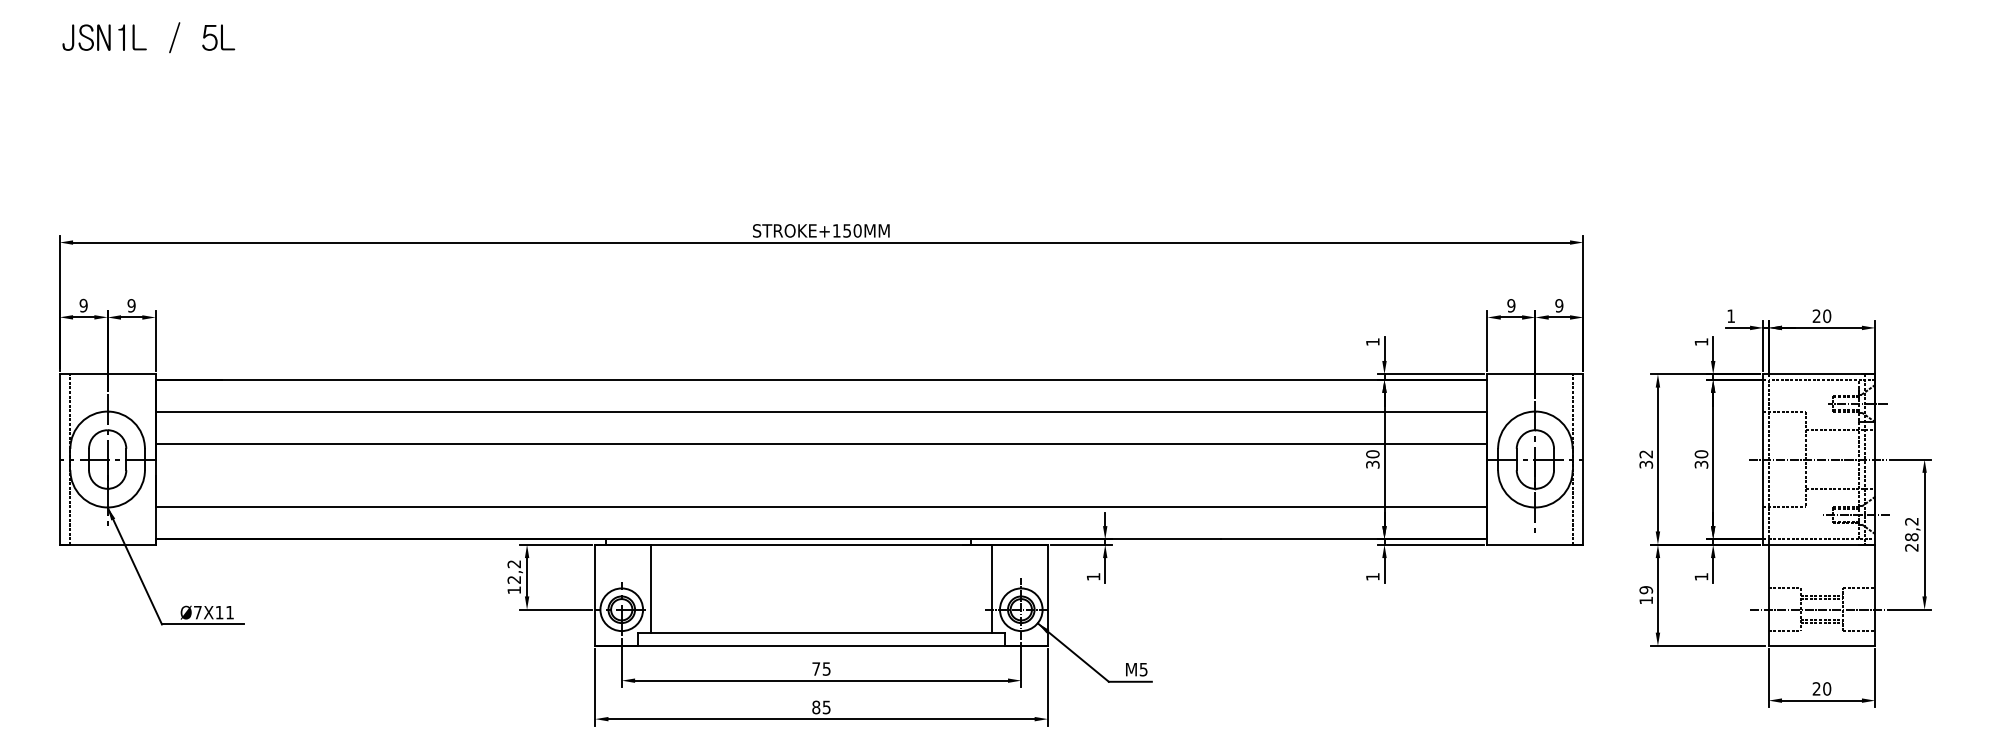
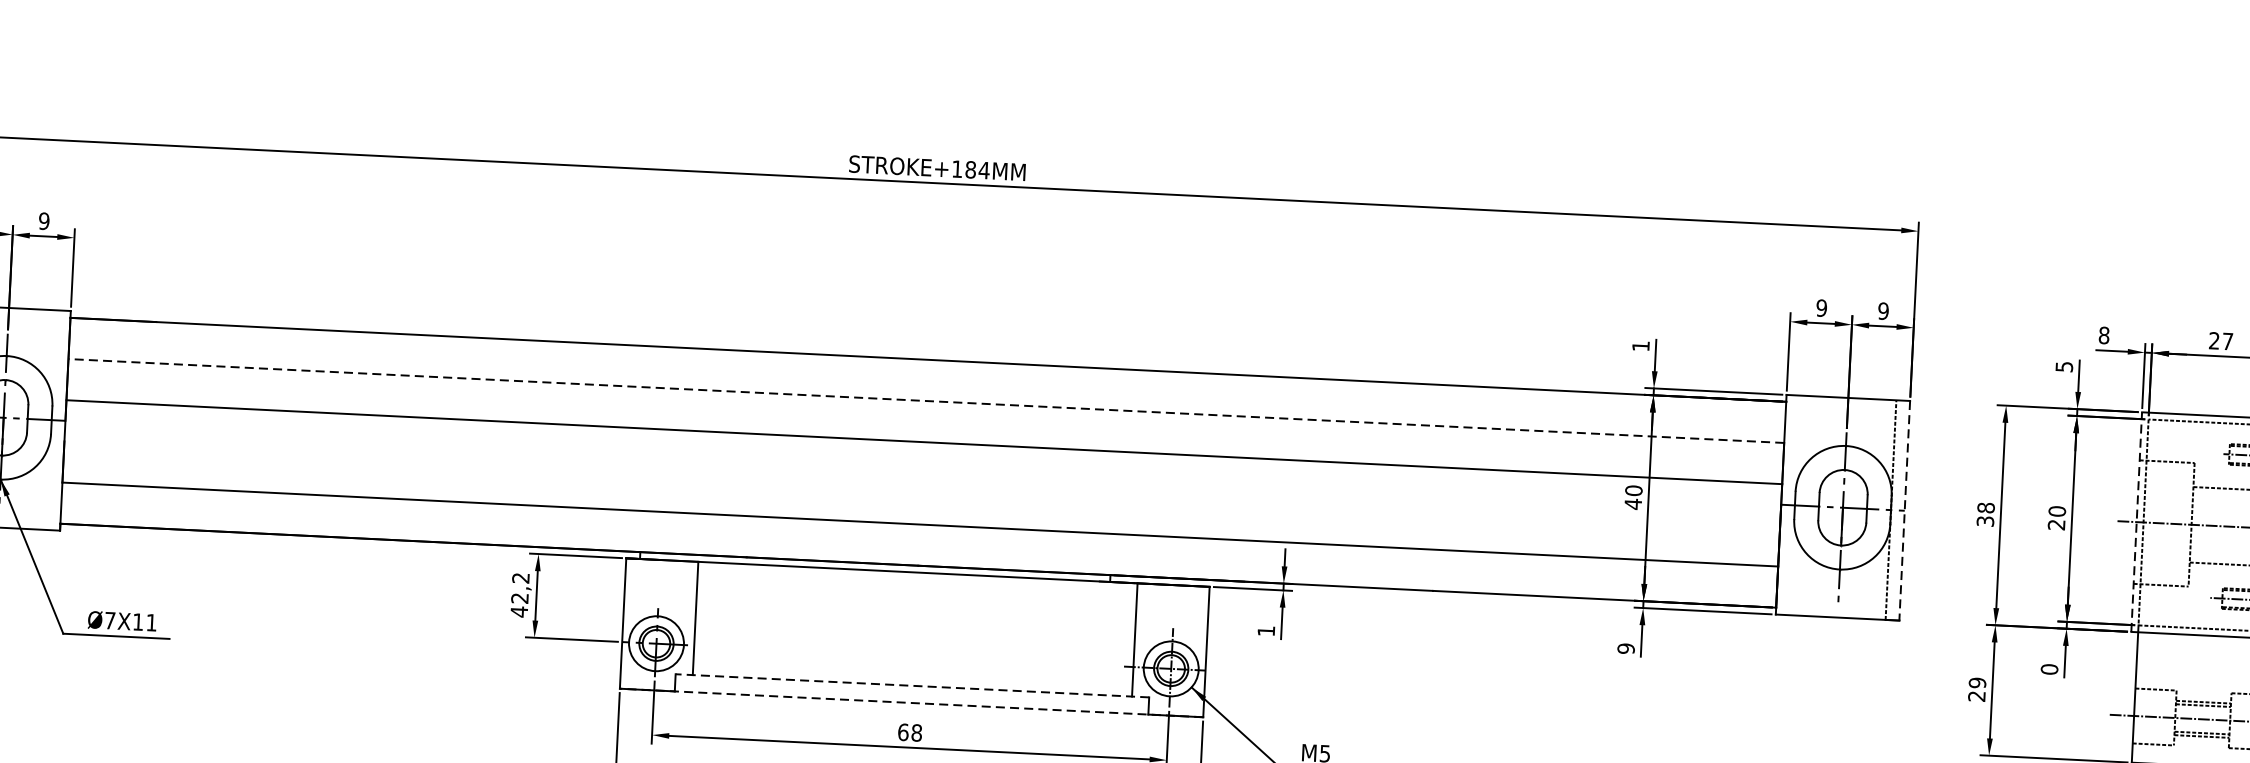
text: (852, 230) -> (977, 169), STROKE+150MM -> STROKE+184MM
text: (1731, 316) -> (2104, 335), 1 -> 8
text: (1827, 316) -> (2228, 341), 20 -> 27
text: (1701, 341) -> (2064, 366), 1 -> 5
line: (821, 411) -> (926, 400), solid -> dashed
text: (1646, 454) -> (1986, 508), 32 -> 38
line: (1763, 459) -> (2136, 522), solid -> dashed
line: (1583, 460) -> (1904, 512), solid -> dashed
text: (1372, 464) -> (1632, 503), 30 -> 40
text: (1701, 464) -> (2056, 524), 30 -> 20
text: (1372, 576) -> (1625, 648), 1 -> 9
text: (1701, 576) -> (2049, 668), 1 -> 0
text: (513, 590) -> (518, 612), 12,2 -> 42,2
text: (1645, 600) -> (1975, 696), 19 -> 29
line: (821, 632) -> (912, 685), solid -> dashed
line: (821, 645) -> (911, 702), solid -> dashed
text: (821, 668) -> (910, 731), 75 -> 68

